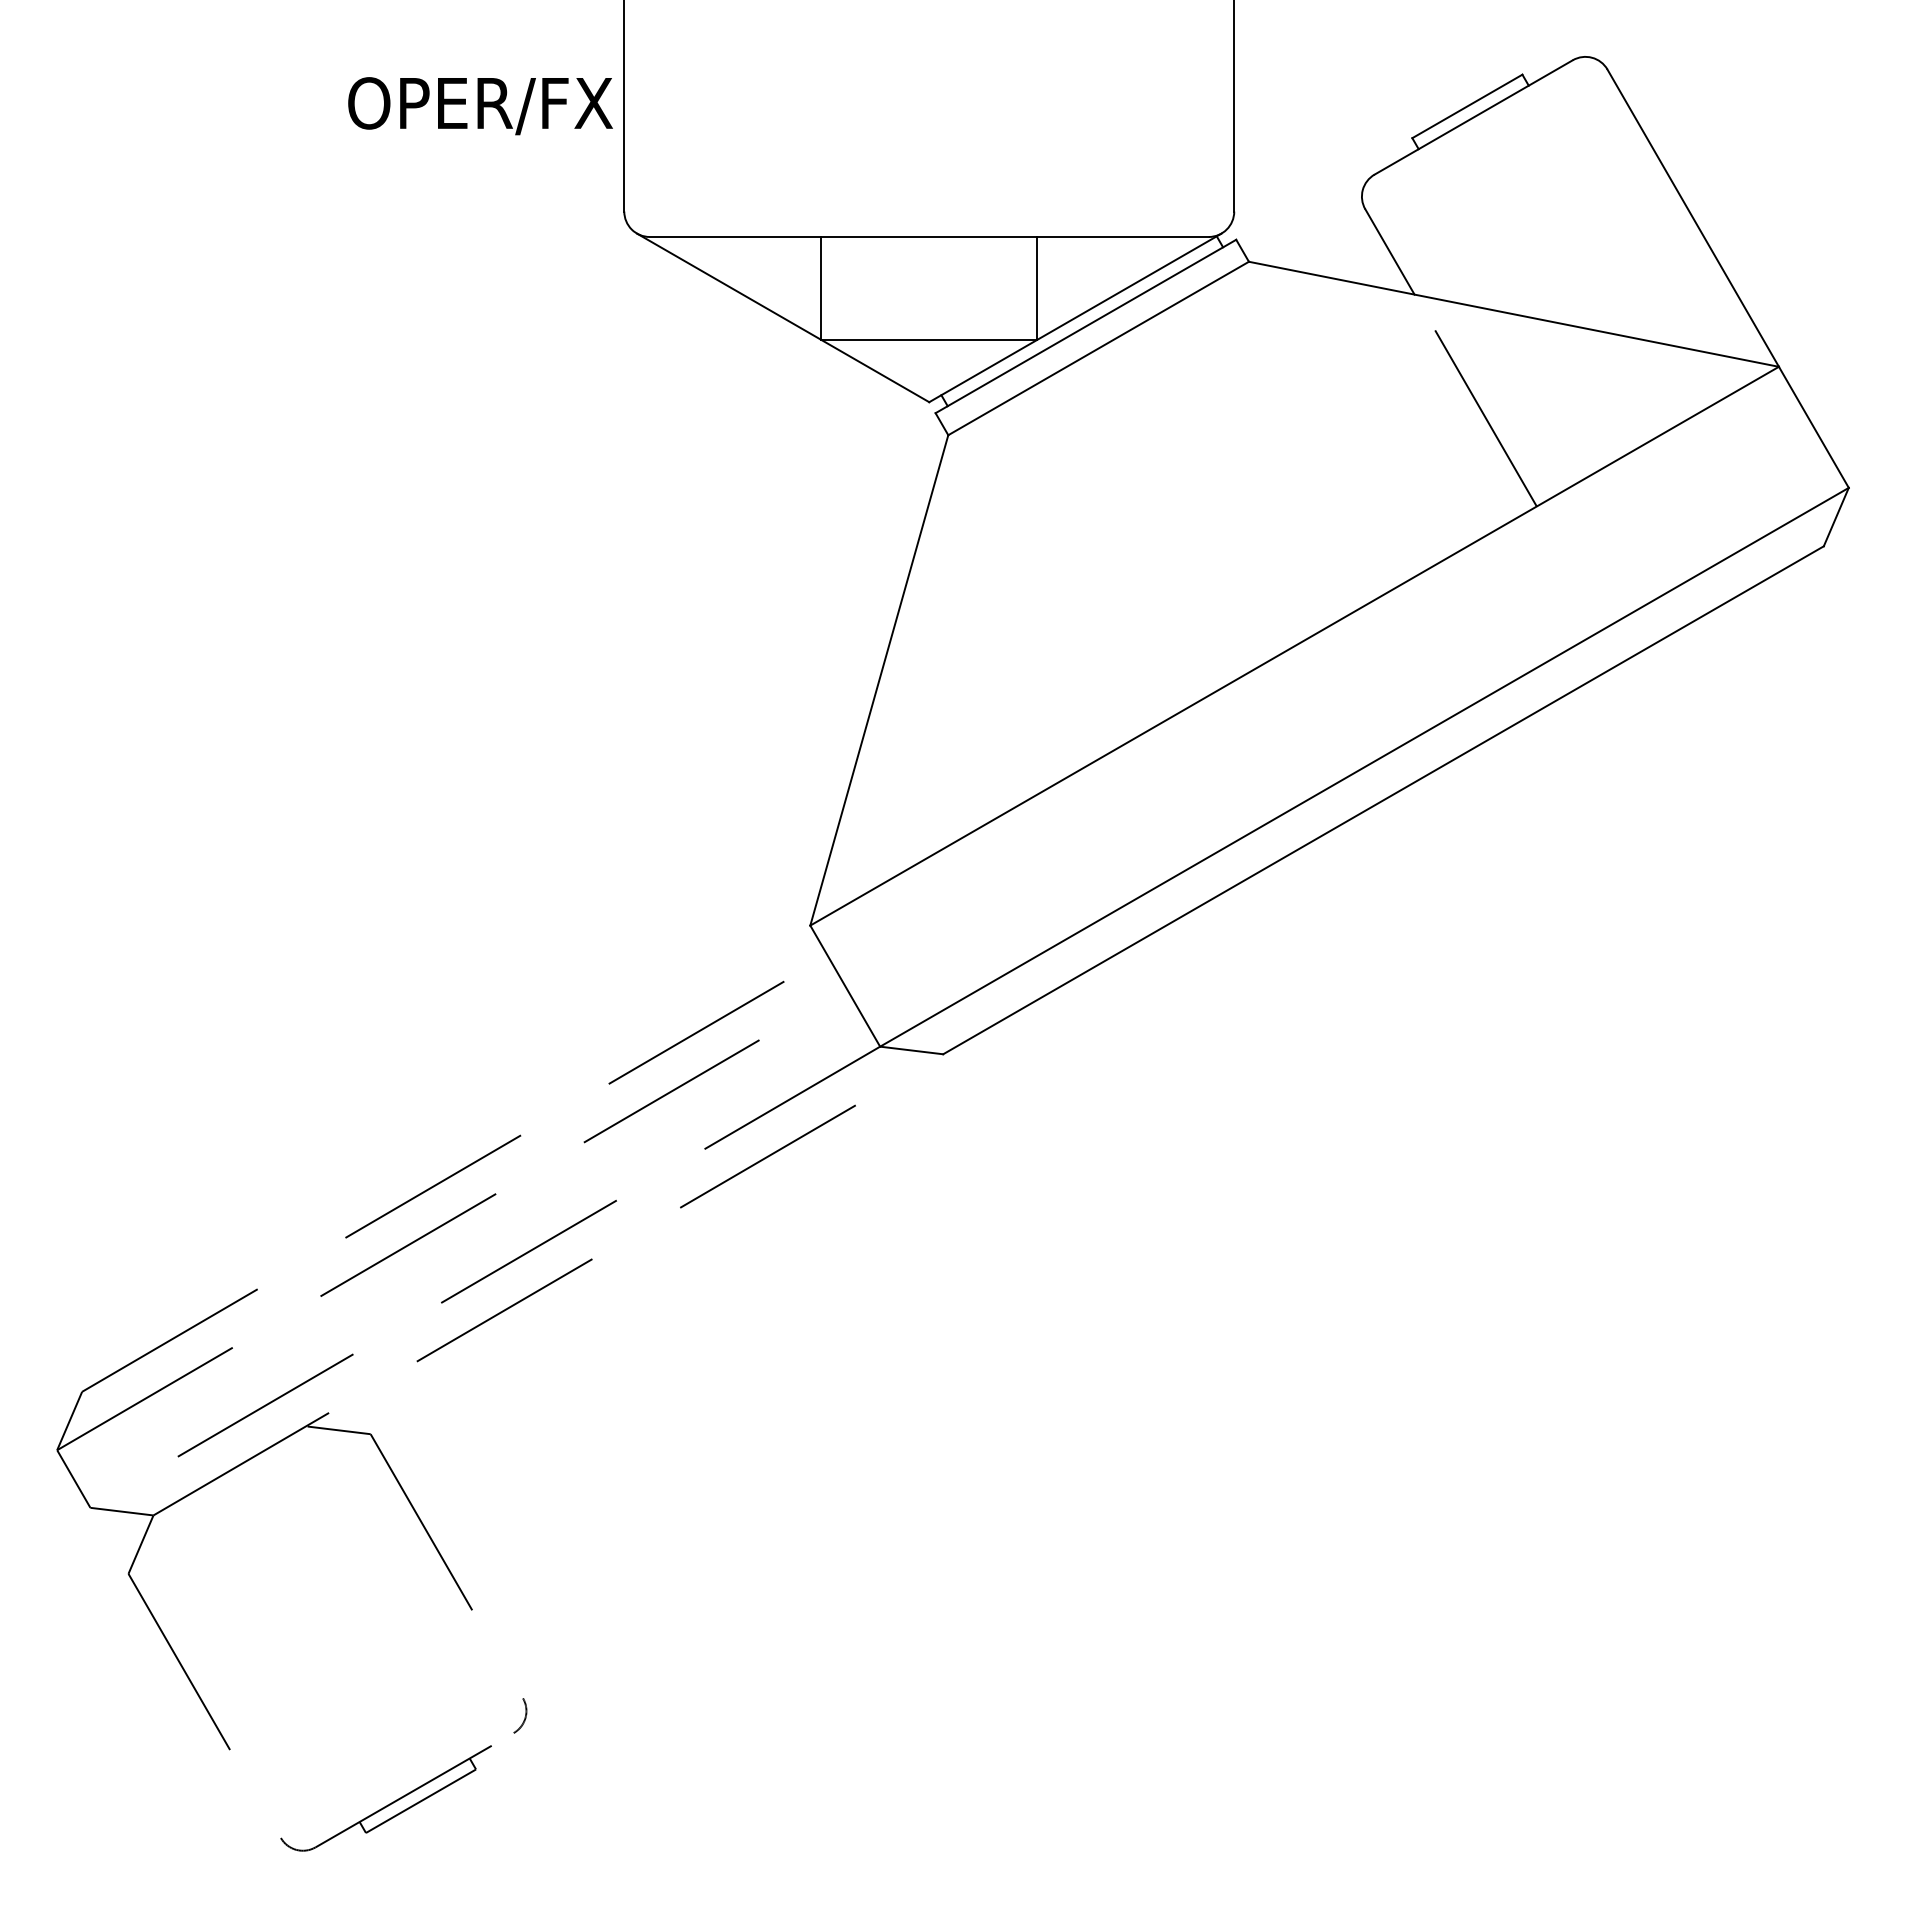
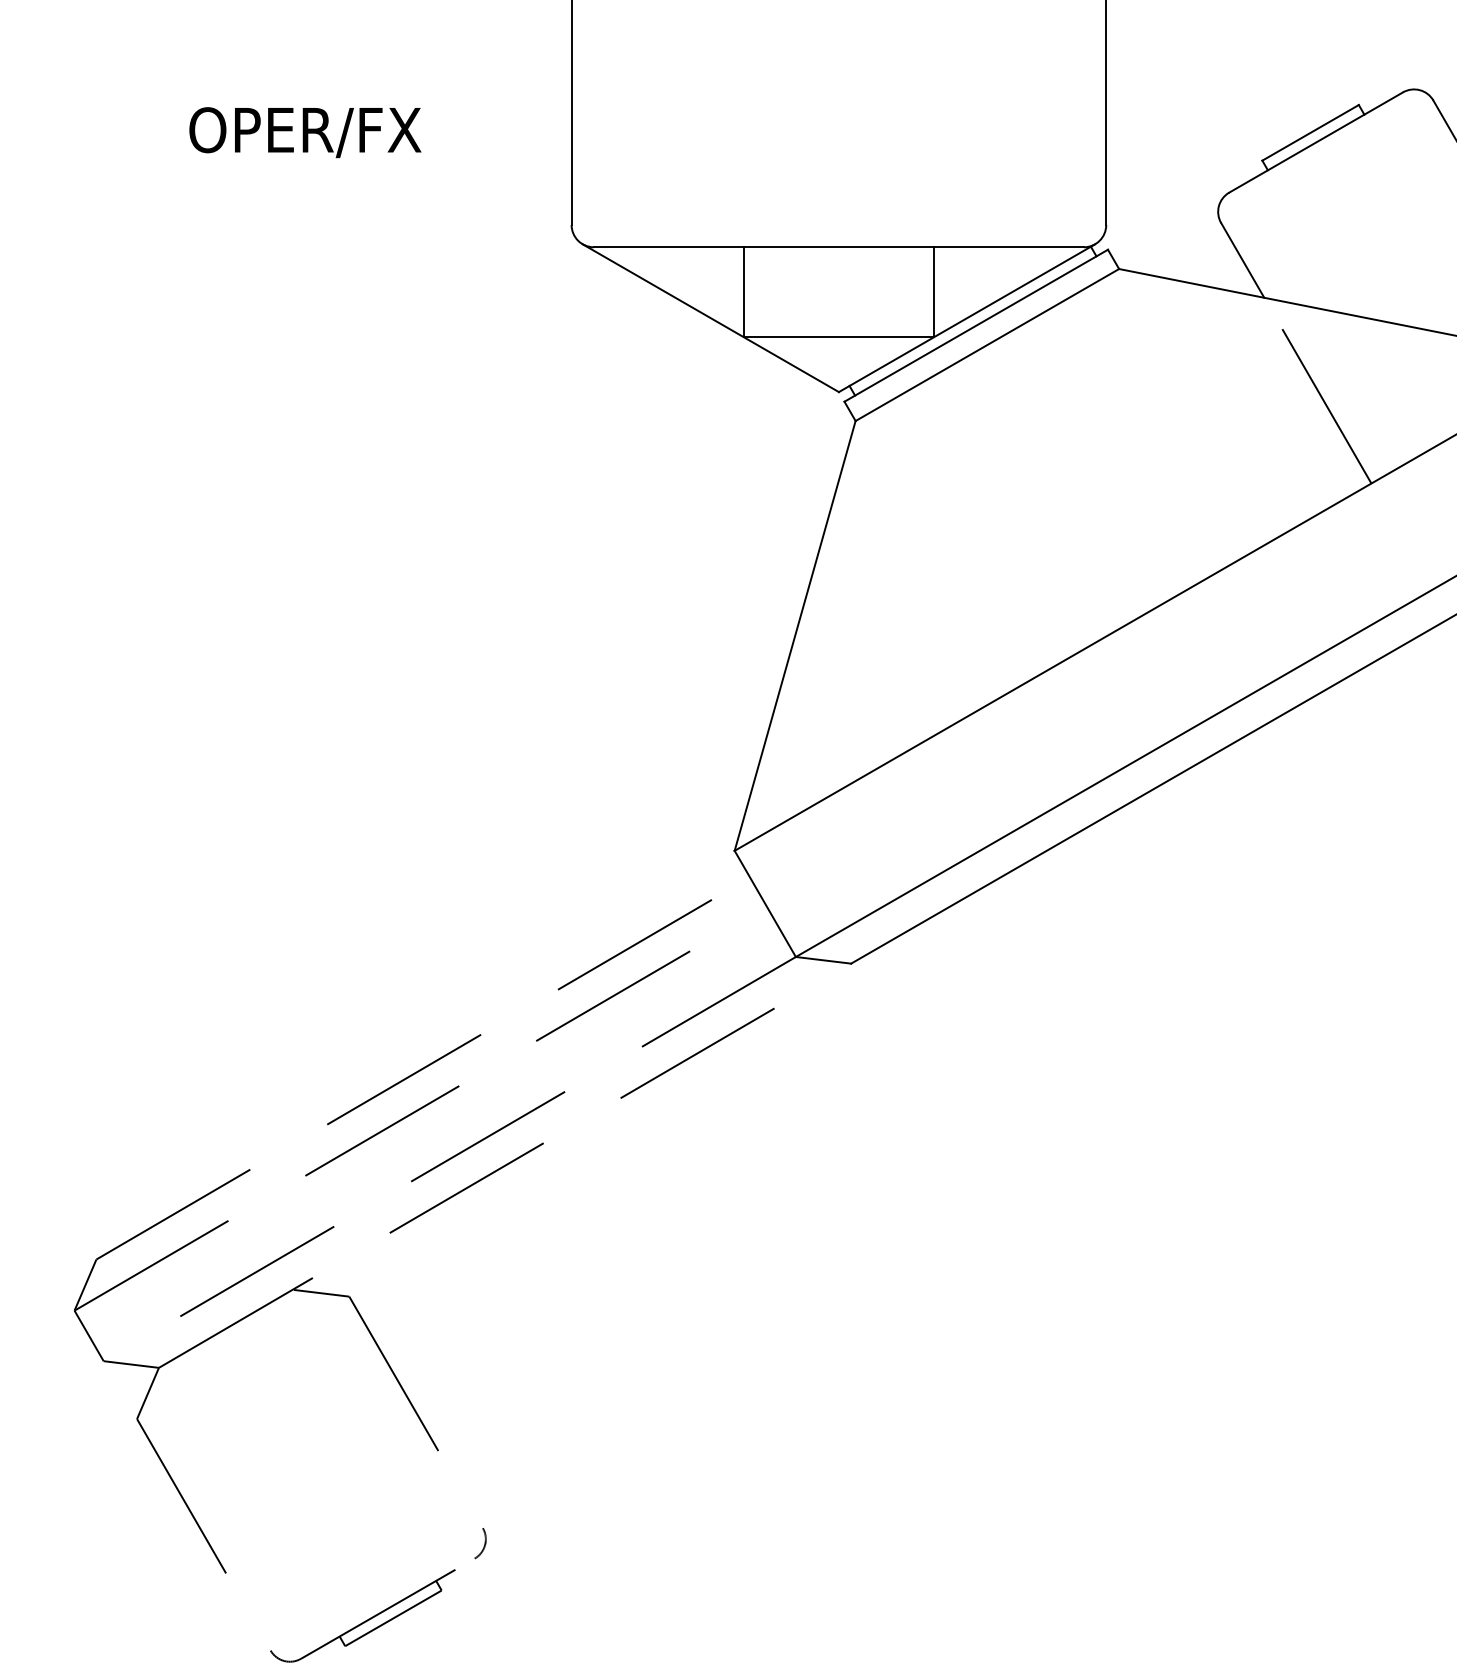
text: (480, 106) -> (305, 132), moved

